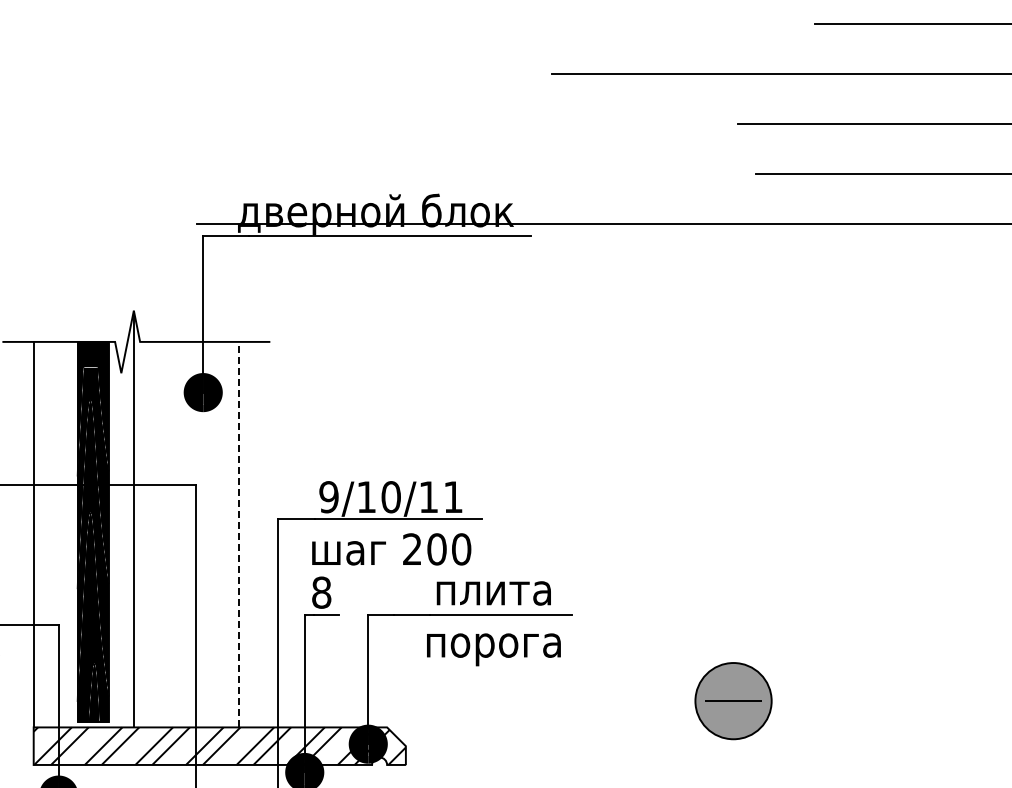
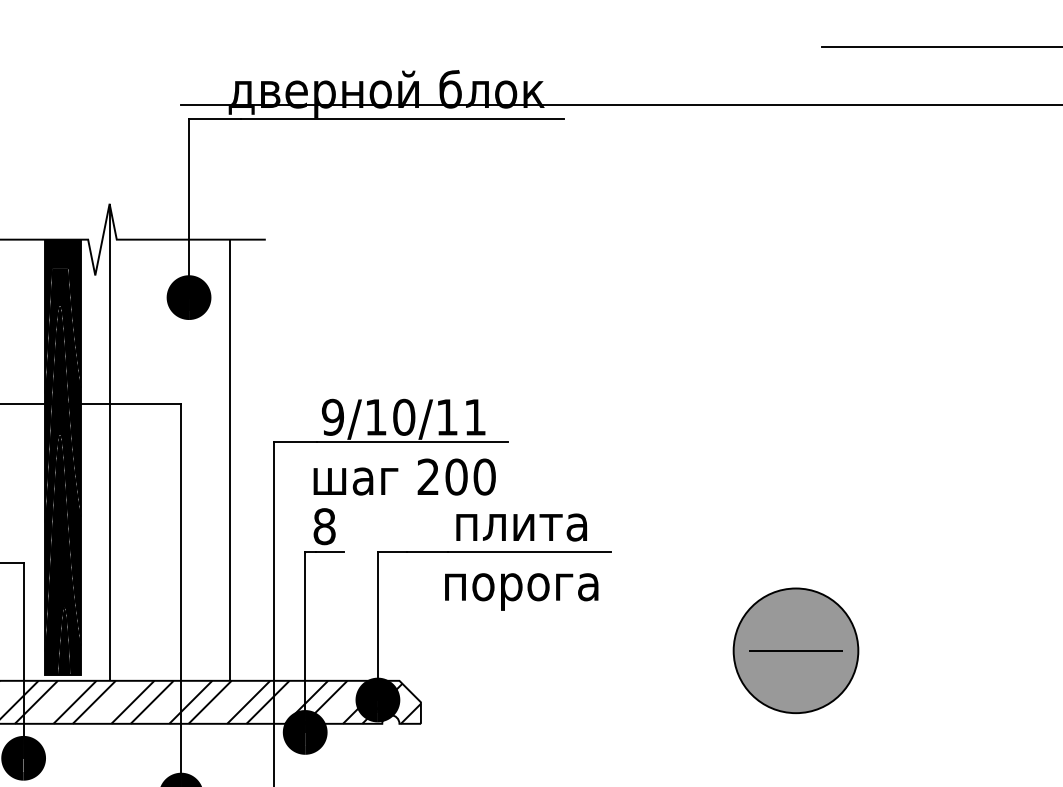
line: (239, 534) -> (230, 460), dashed -> solid
part: (733, 700) -> (795, 650), size x1.43

